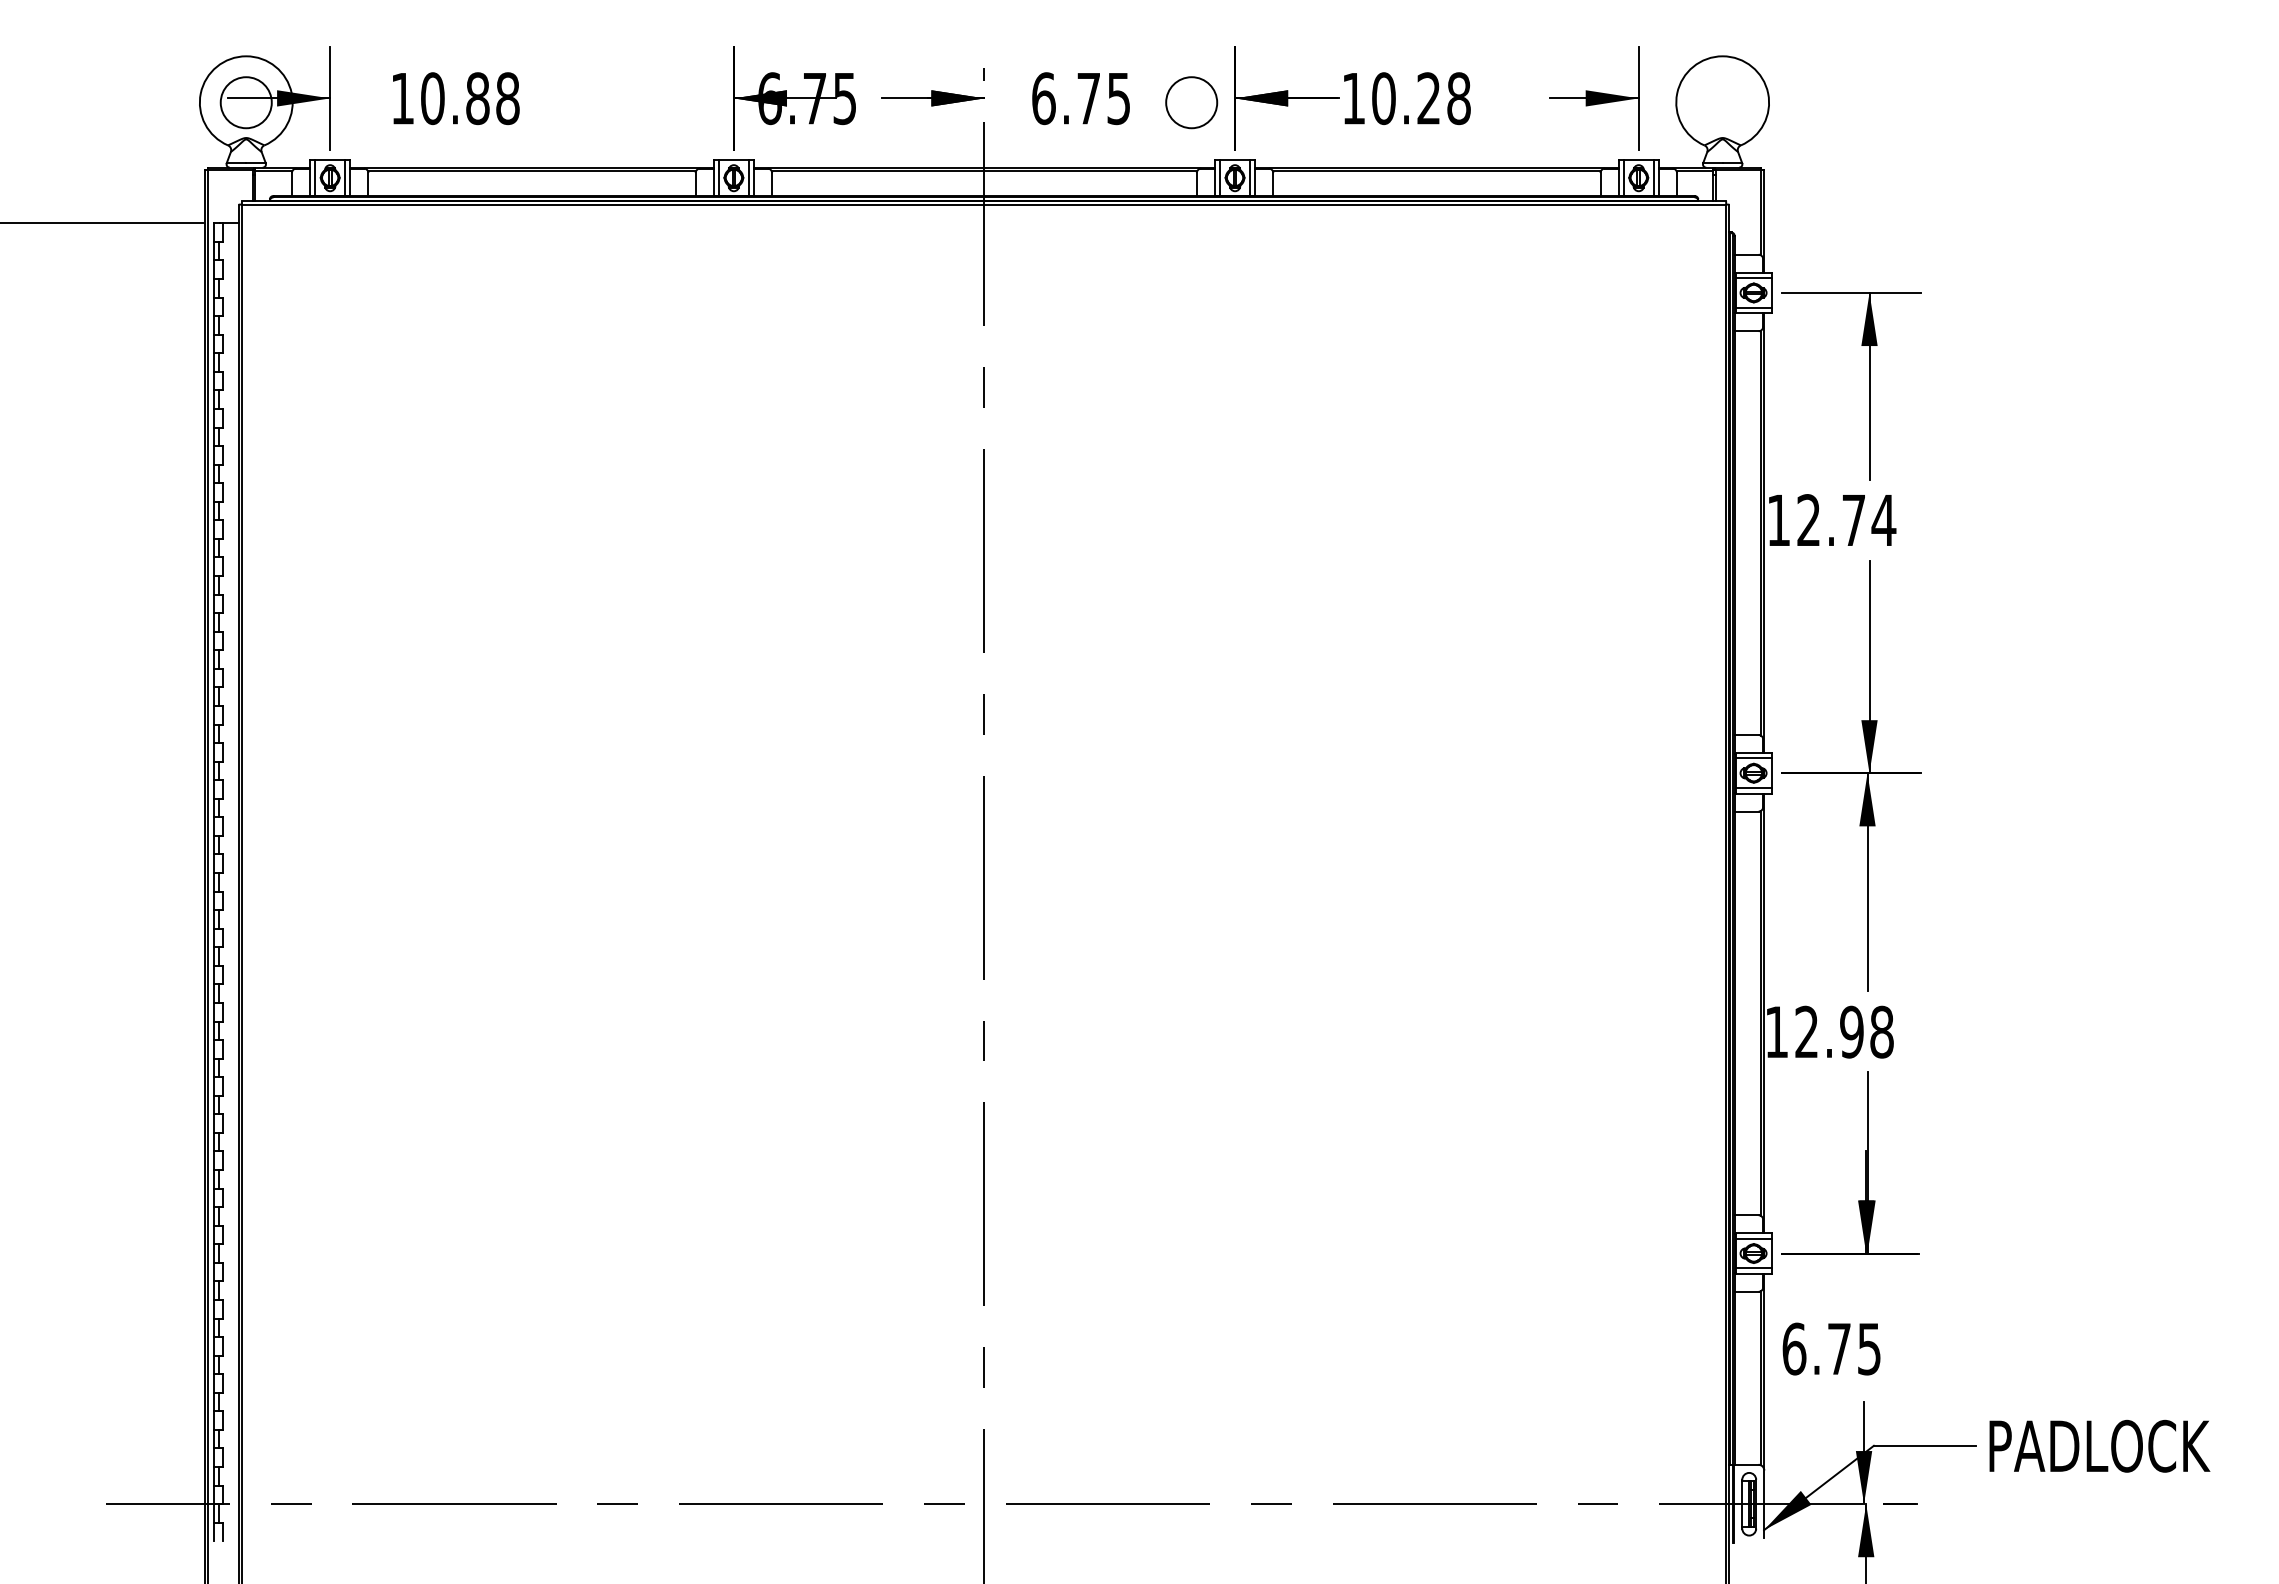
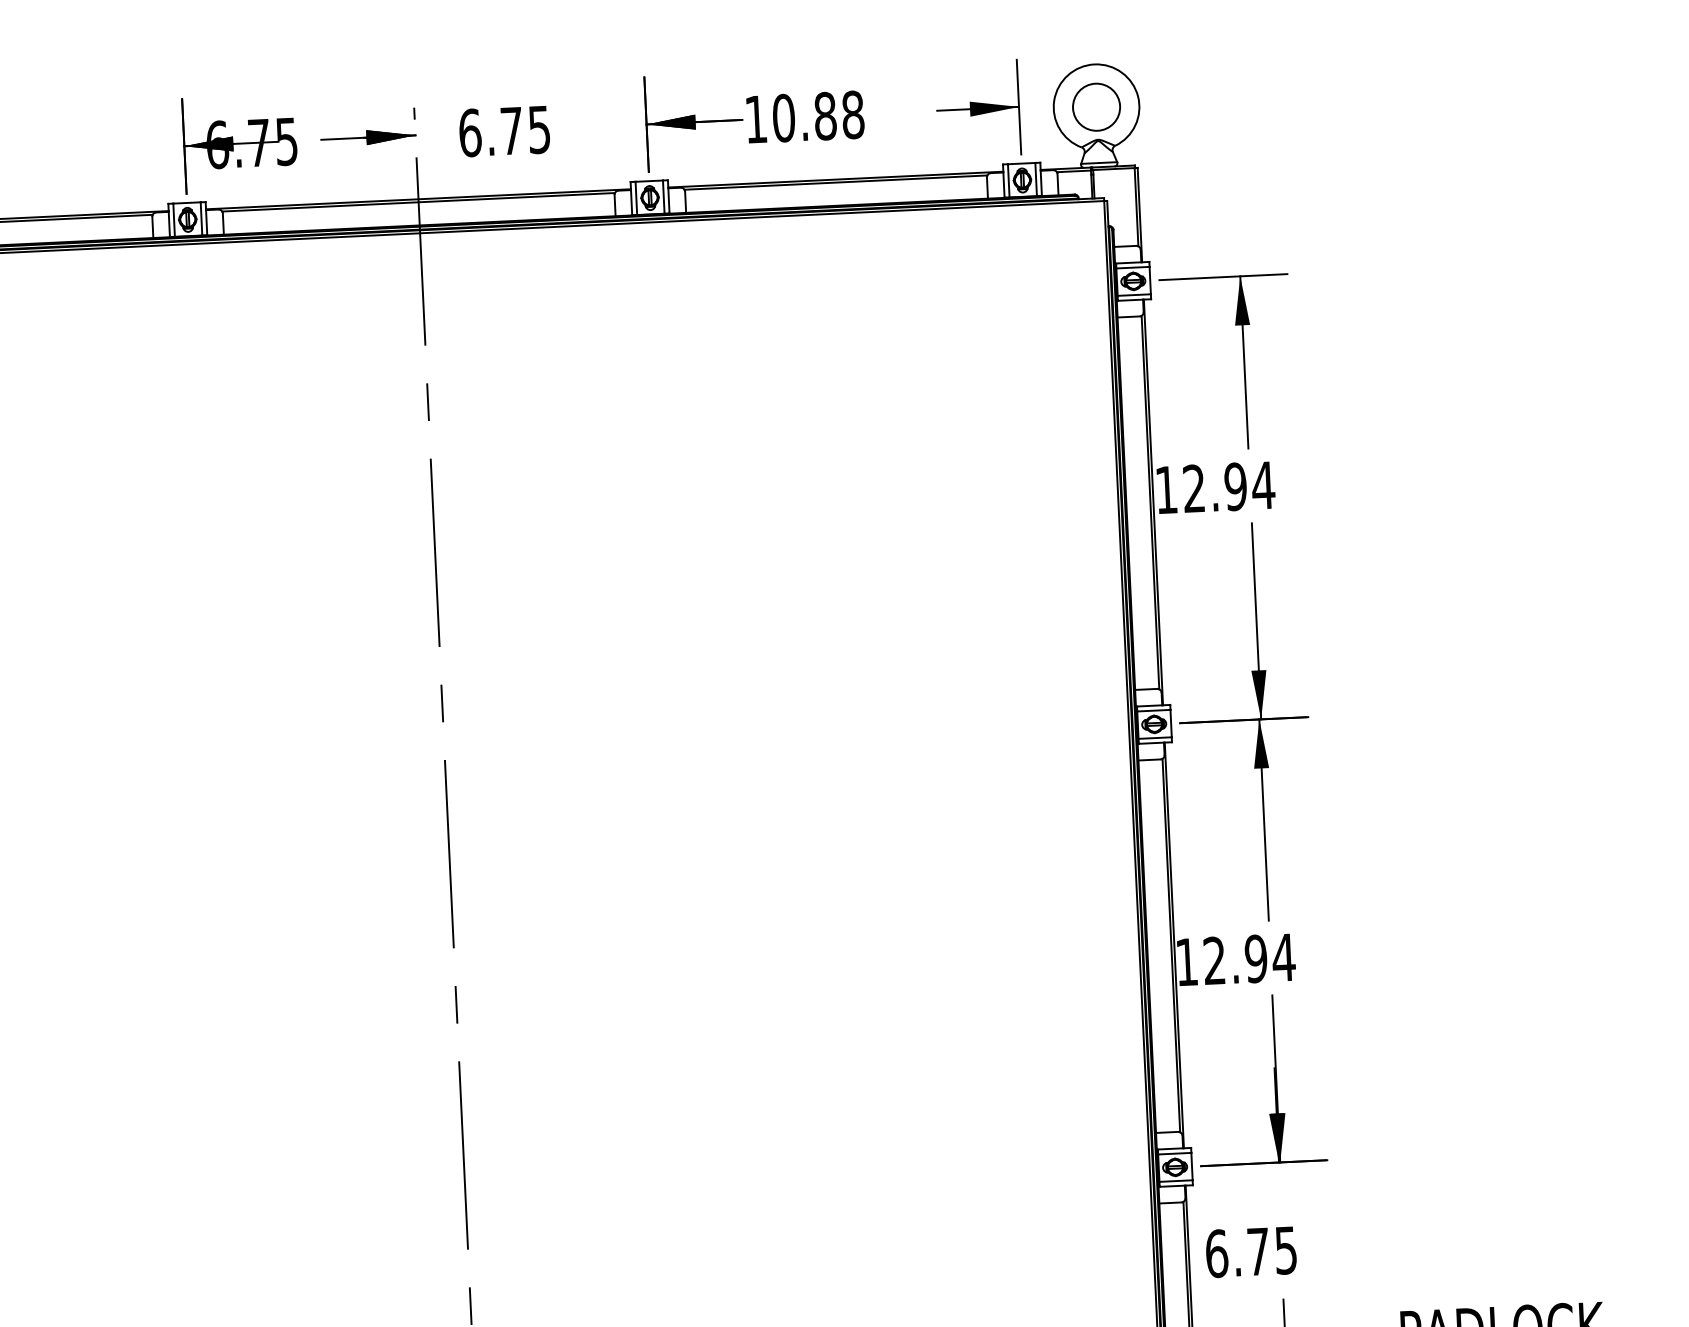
text: (1428, 98) -> (825, 116), 10.28 -> 10.88
circle: (1191, 102) -> (1096, 107), moved
text: (1853, 520) -> (1235, 486), 12.74 -> 12.94
text: (1881, 1031) -> (1283, 957), 12.98 -> 12.94

